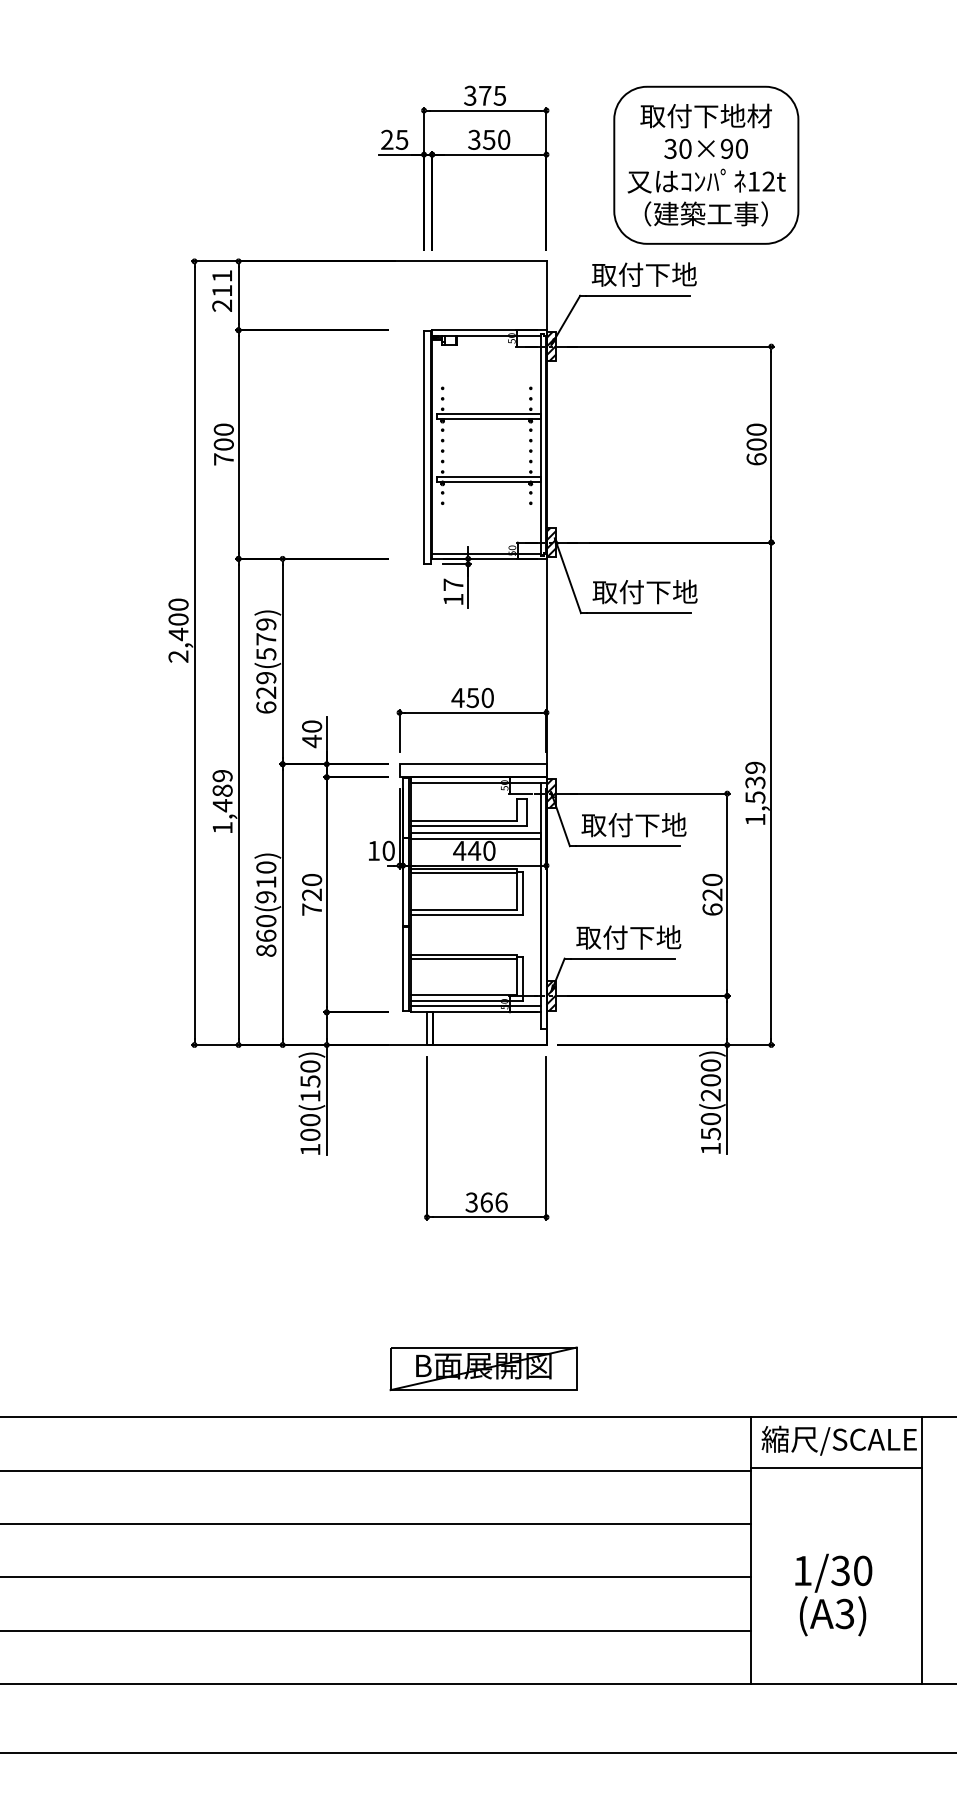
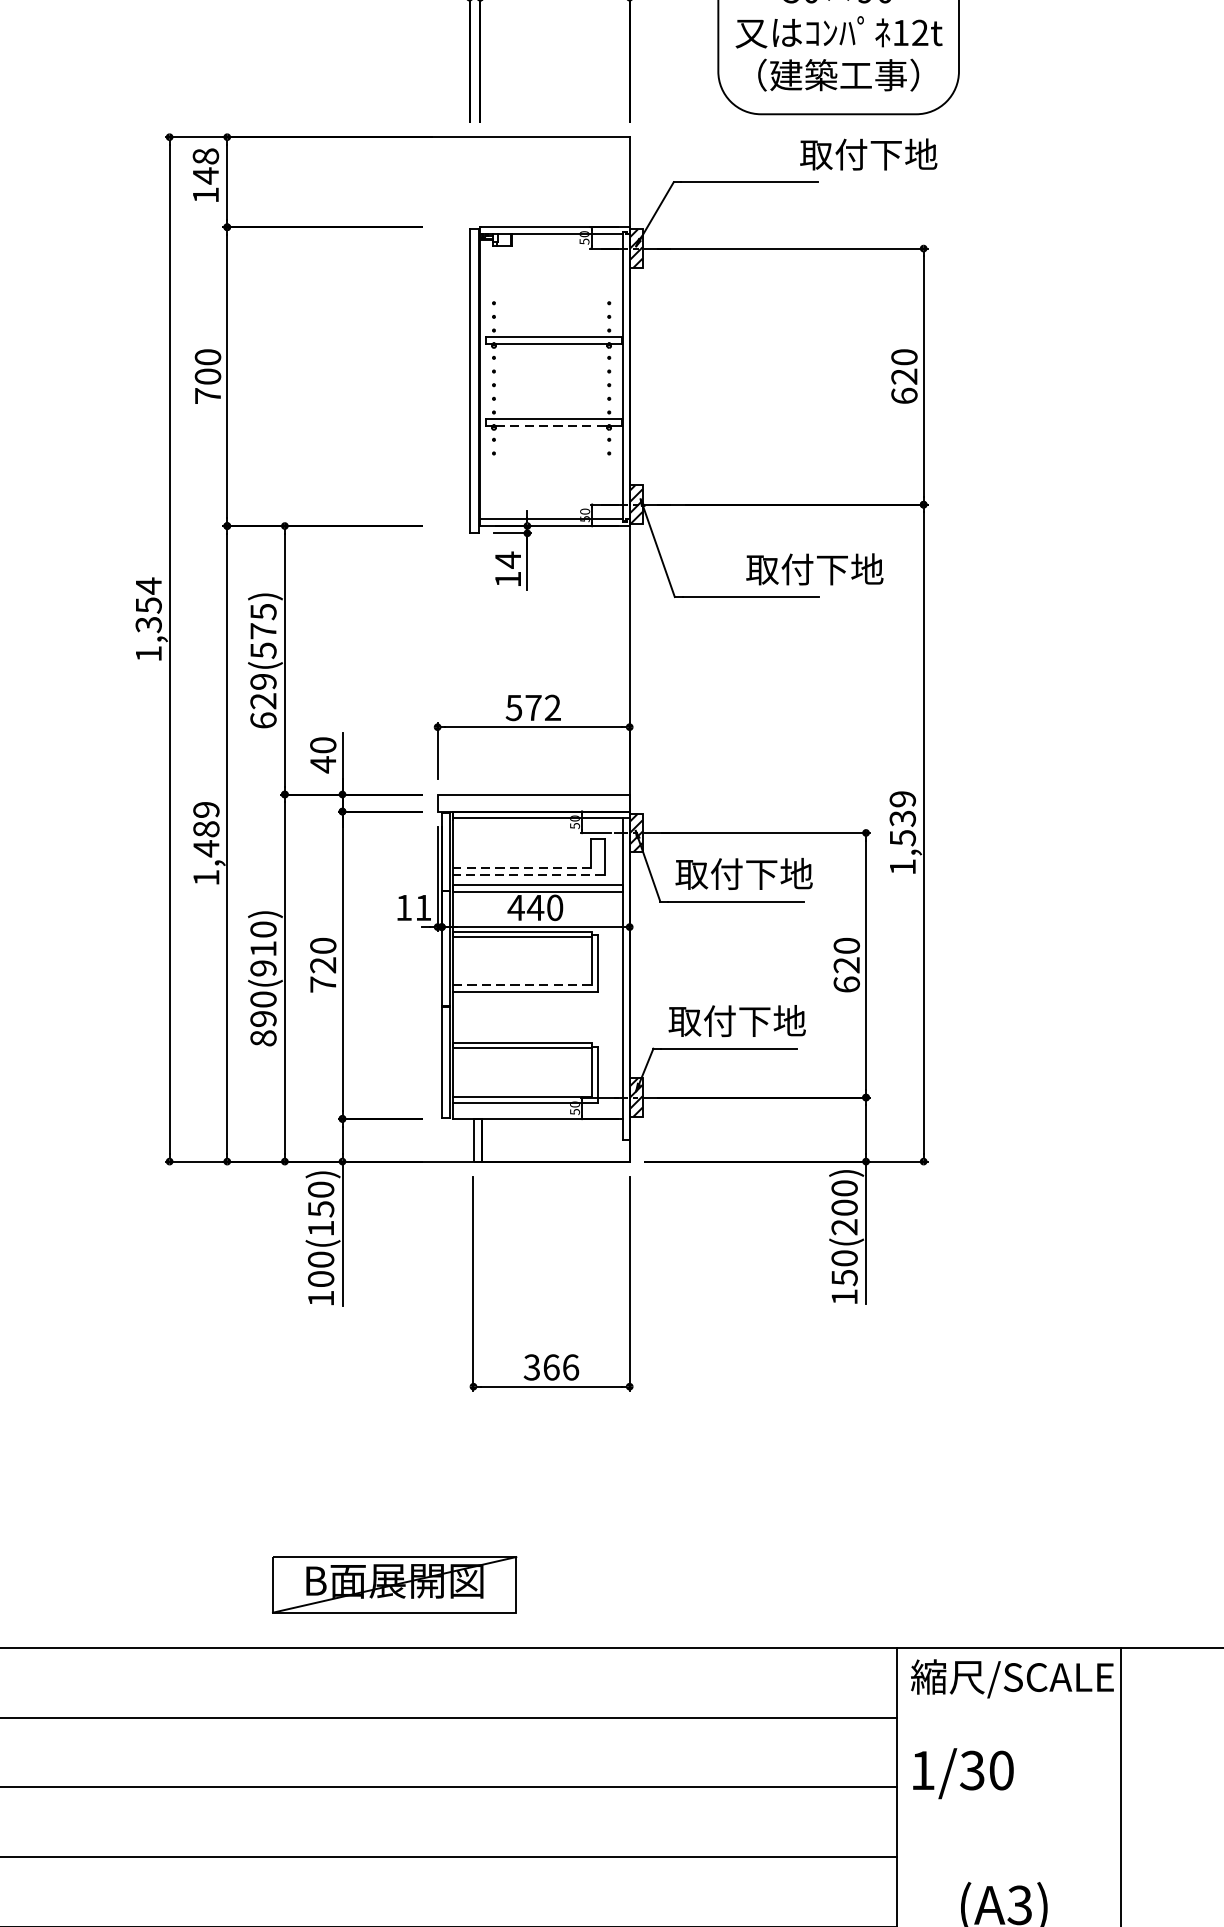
text: (643, 274) -> (867, 154), moved
text: (222, 290) -> (206, 175), 211 -> 148
text: (756, 444) -> (904, 376), 600 -> 620
line: (486, 482) -> (551, 426), solid -> dashed
text: (453, 584) -> (508, 559), 17 -> 14
text: (644, 591) -> (814, 568), moved
text: (266, 624) -> (263, 611), 629(579) -> 629(575)
text: (178, 630) -> (148, 619), 2,400 -> 1,354
text: (472, 698) -> (532, 708), 450 -> 572
line: (463, 820) -> (521, 868), solid -> dashed
line: (468, 826) -> (527, 875), solid -> dashed
text: (388, 850) -> (423, 907), 10 -> 11
line: (463, 909) -> (521, 984), solid -> dashed
text: (266, 935) -> (263, 1018), 860(910) -> 890(910)
line: (475, 1006) -> (536, 1111), removed
part: (483, 1368) -> (394, 1584), moved
line: (836, 1467) -> (1008, 1713), removed
text: (833, 1572) -> (963, 1772), moved

